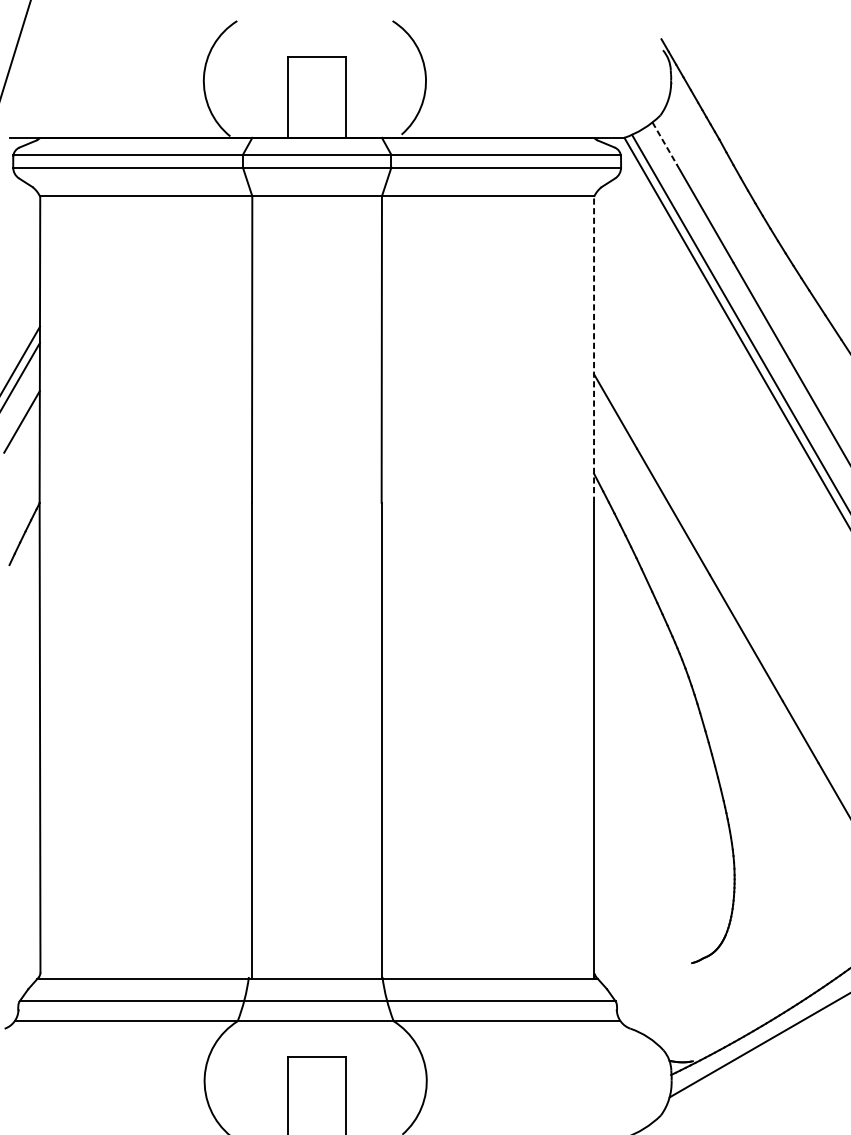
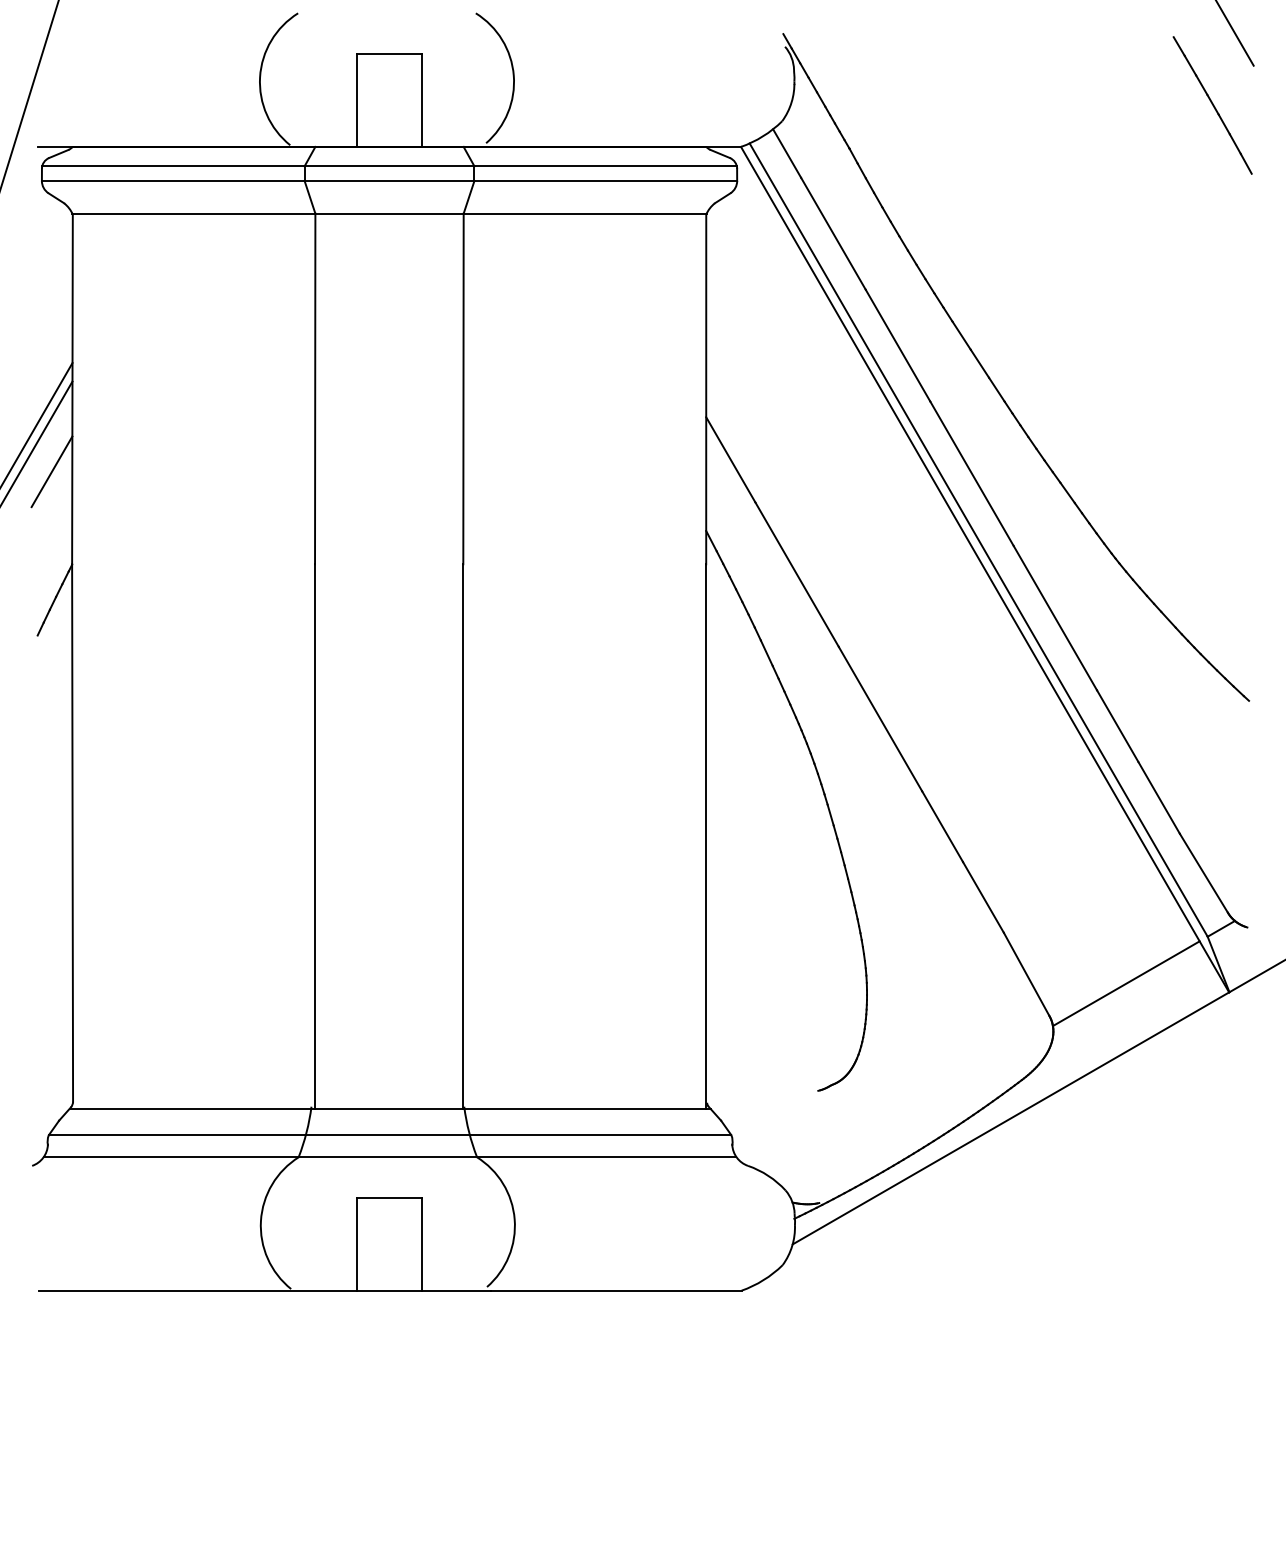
line: (665, 144) -> (787, 154), dashed -> solid
line: (594, 349) -> (706, 389), dashed -> solid

